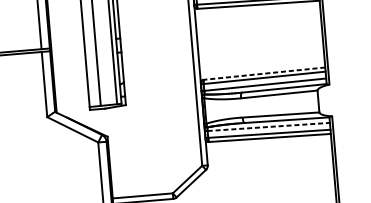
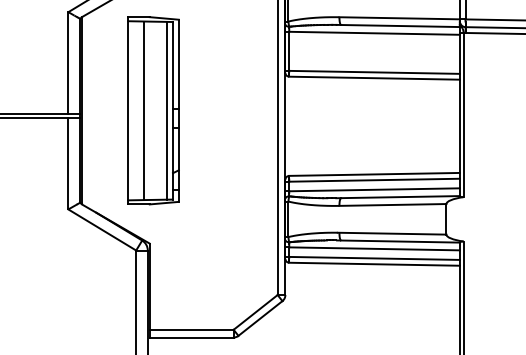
line: (264, 73) -> (374, 174), dashed -> solid
line: (269, 126) -> (375, 248), dashed -> solid

